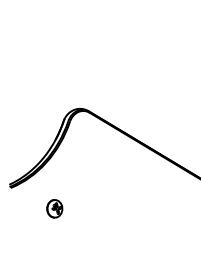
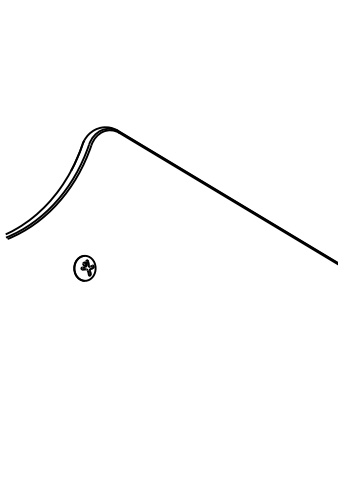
part: (54, 208) -> (84, 268), moved

